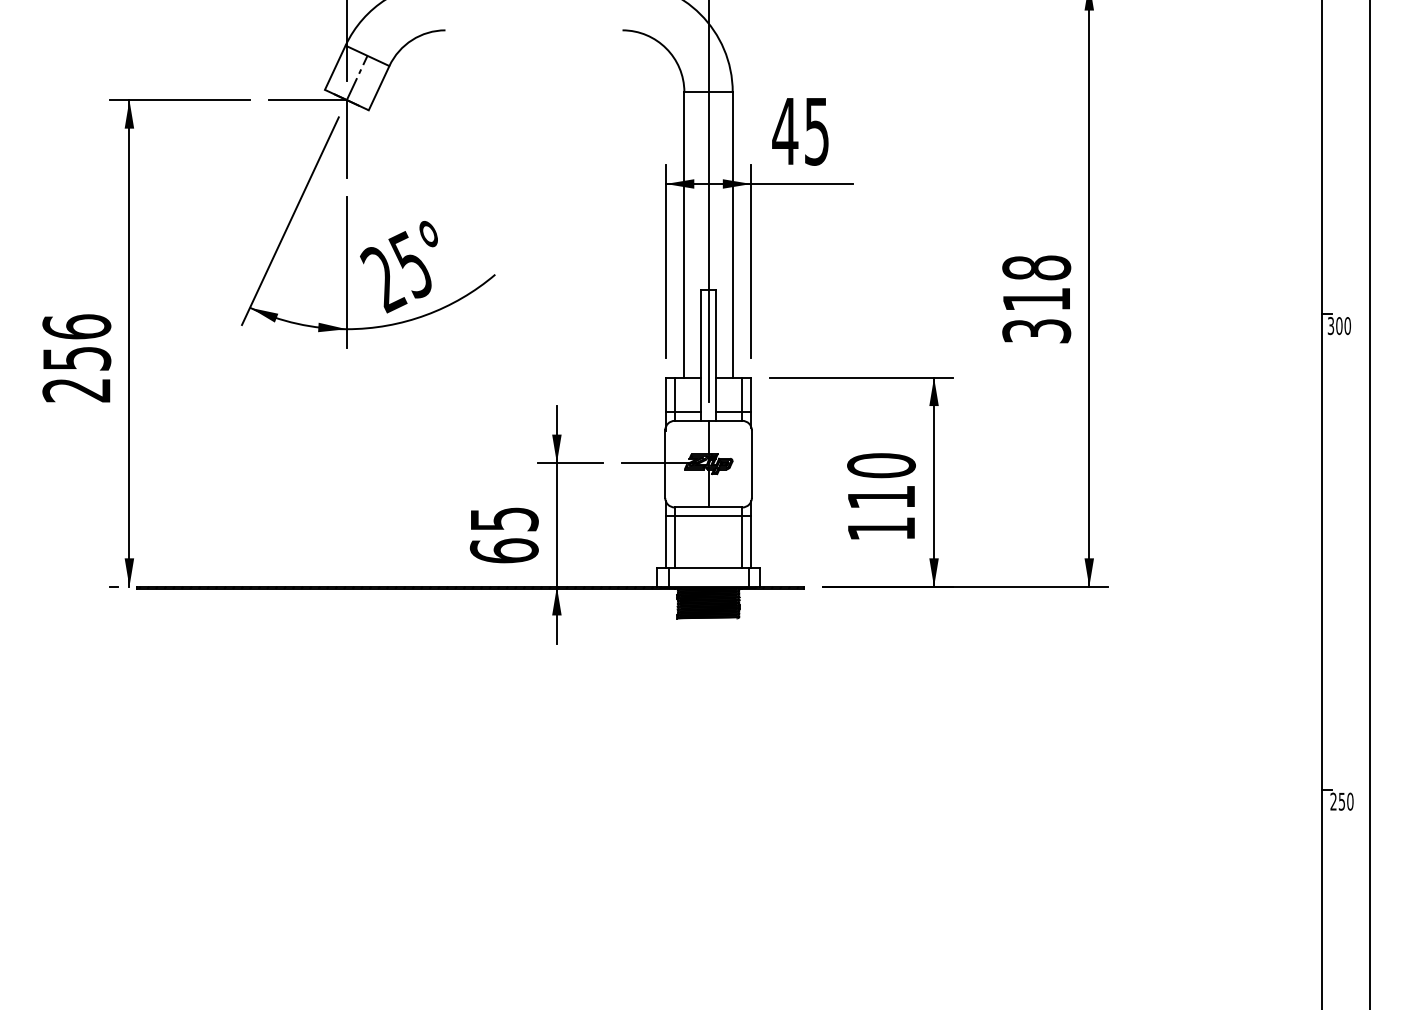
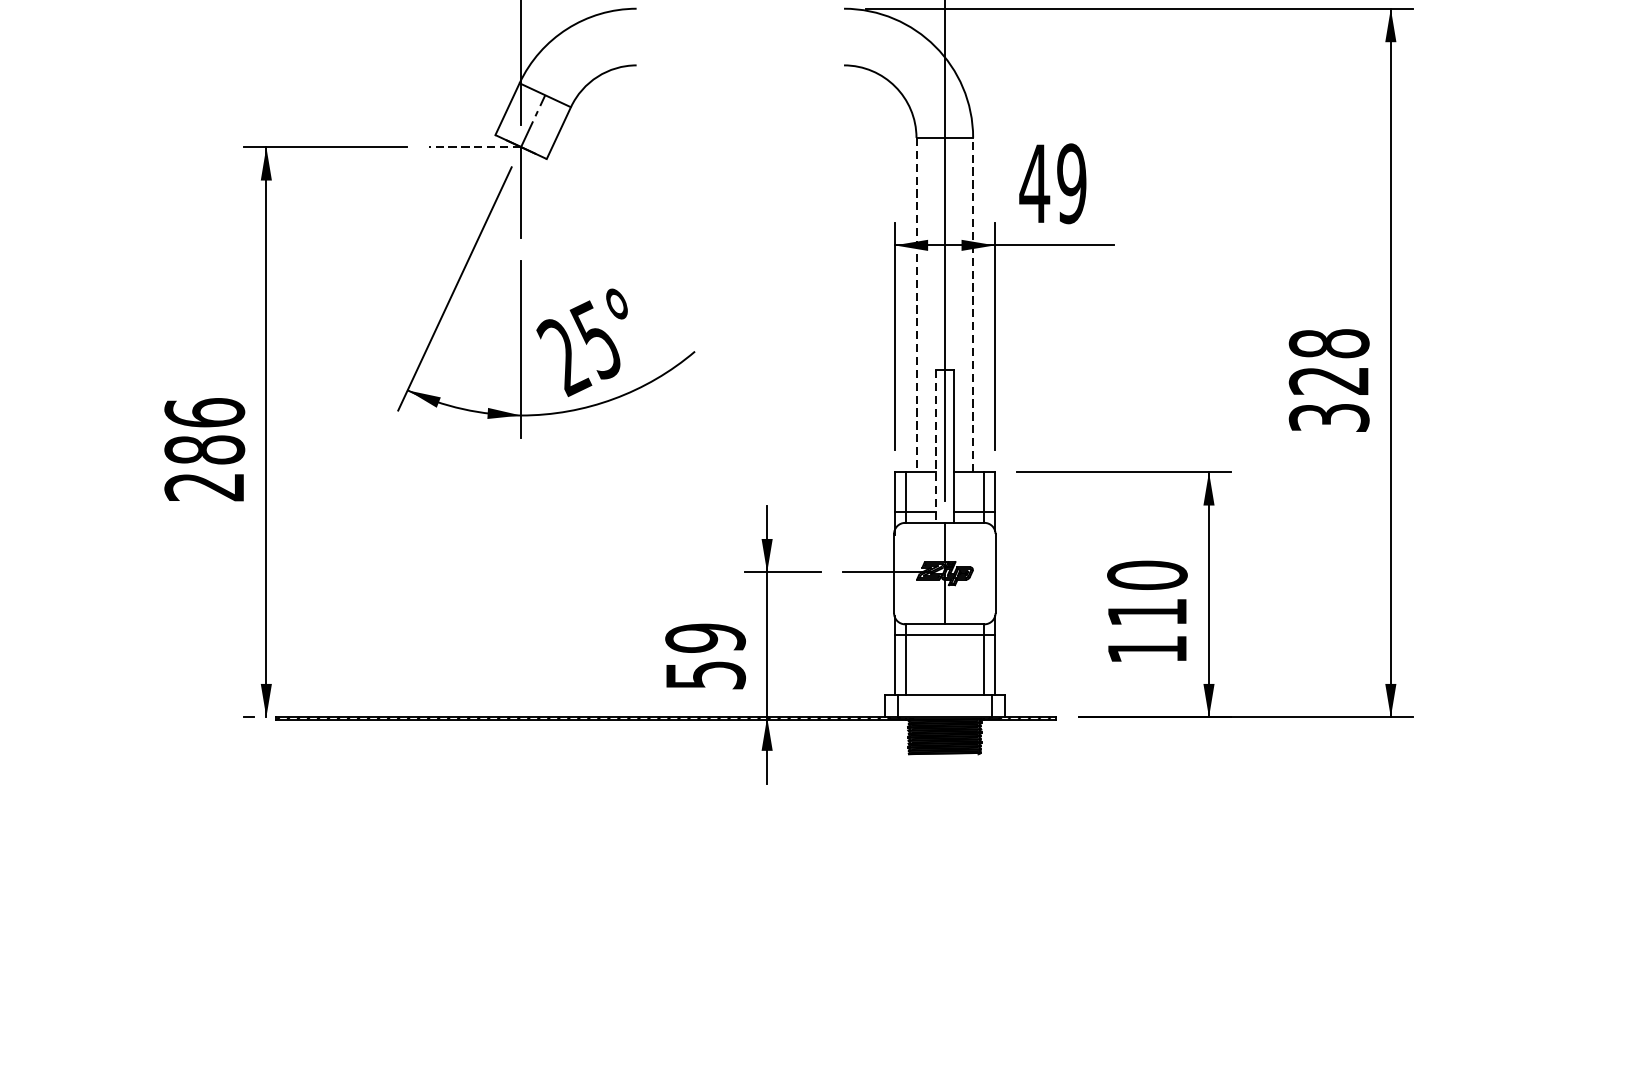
line: (307, 100) -> (474, 147), solid -> dashed
text: (816, 131) -> (1071, 183), 45 -> 49
line: (684, 234) -> (916, 304), solid -> dashed
line: (732, 234) -> (972, 304), solid -> dashed
text: (1035, 299) -> (1327, 380), 318 -> 328
line: (700, 356) -> (935, 447), solid -> dashed
text: (76, 358) -> (204, 449), 256 -> 286
text: (503, 535) -> (704, 657), 65 -> 59

